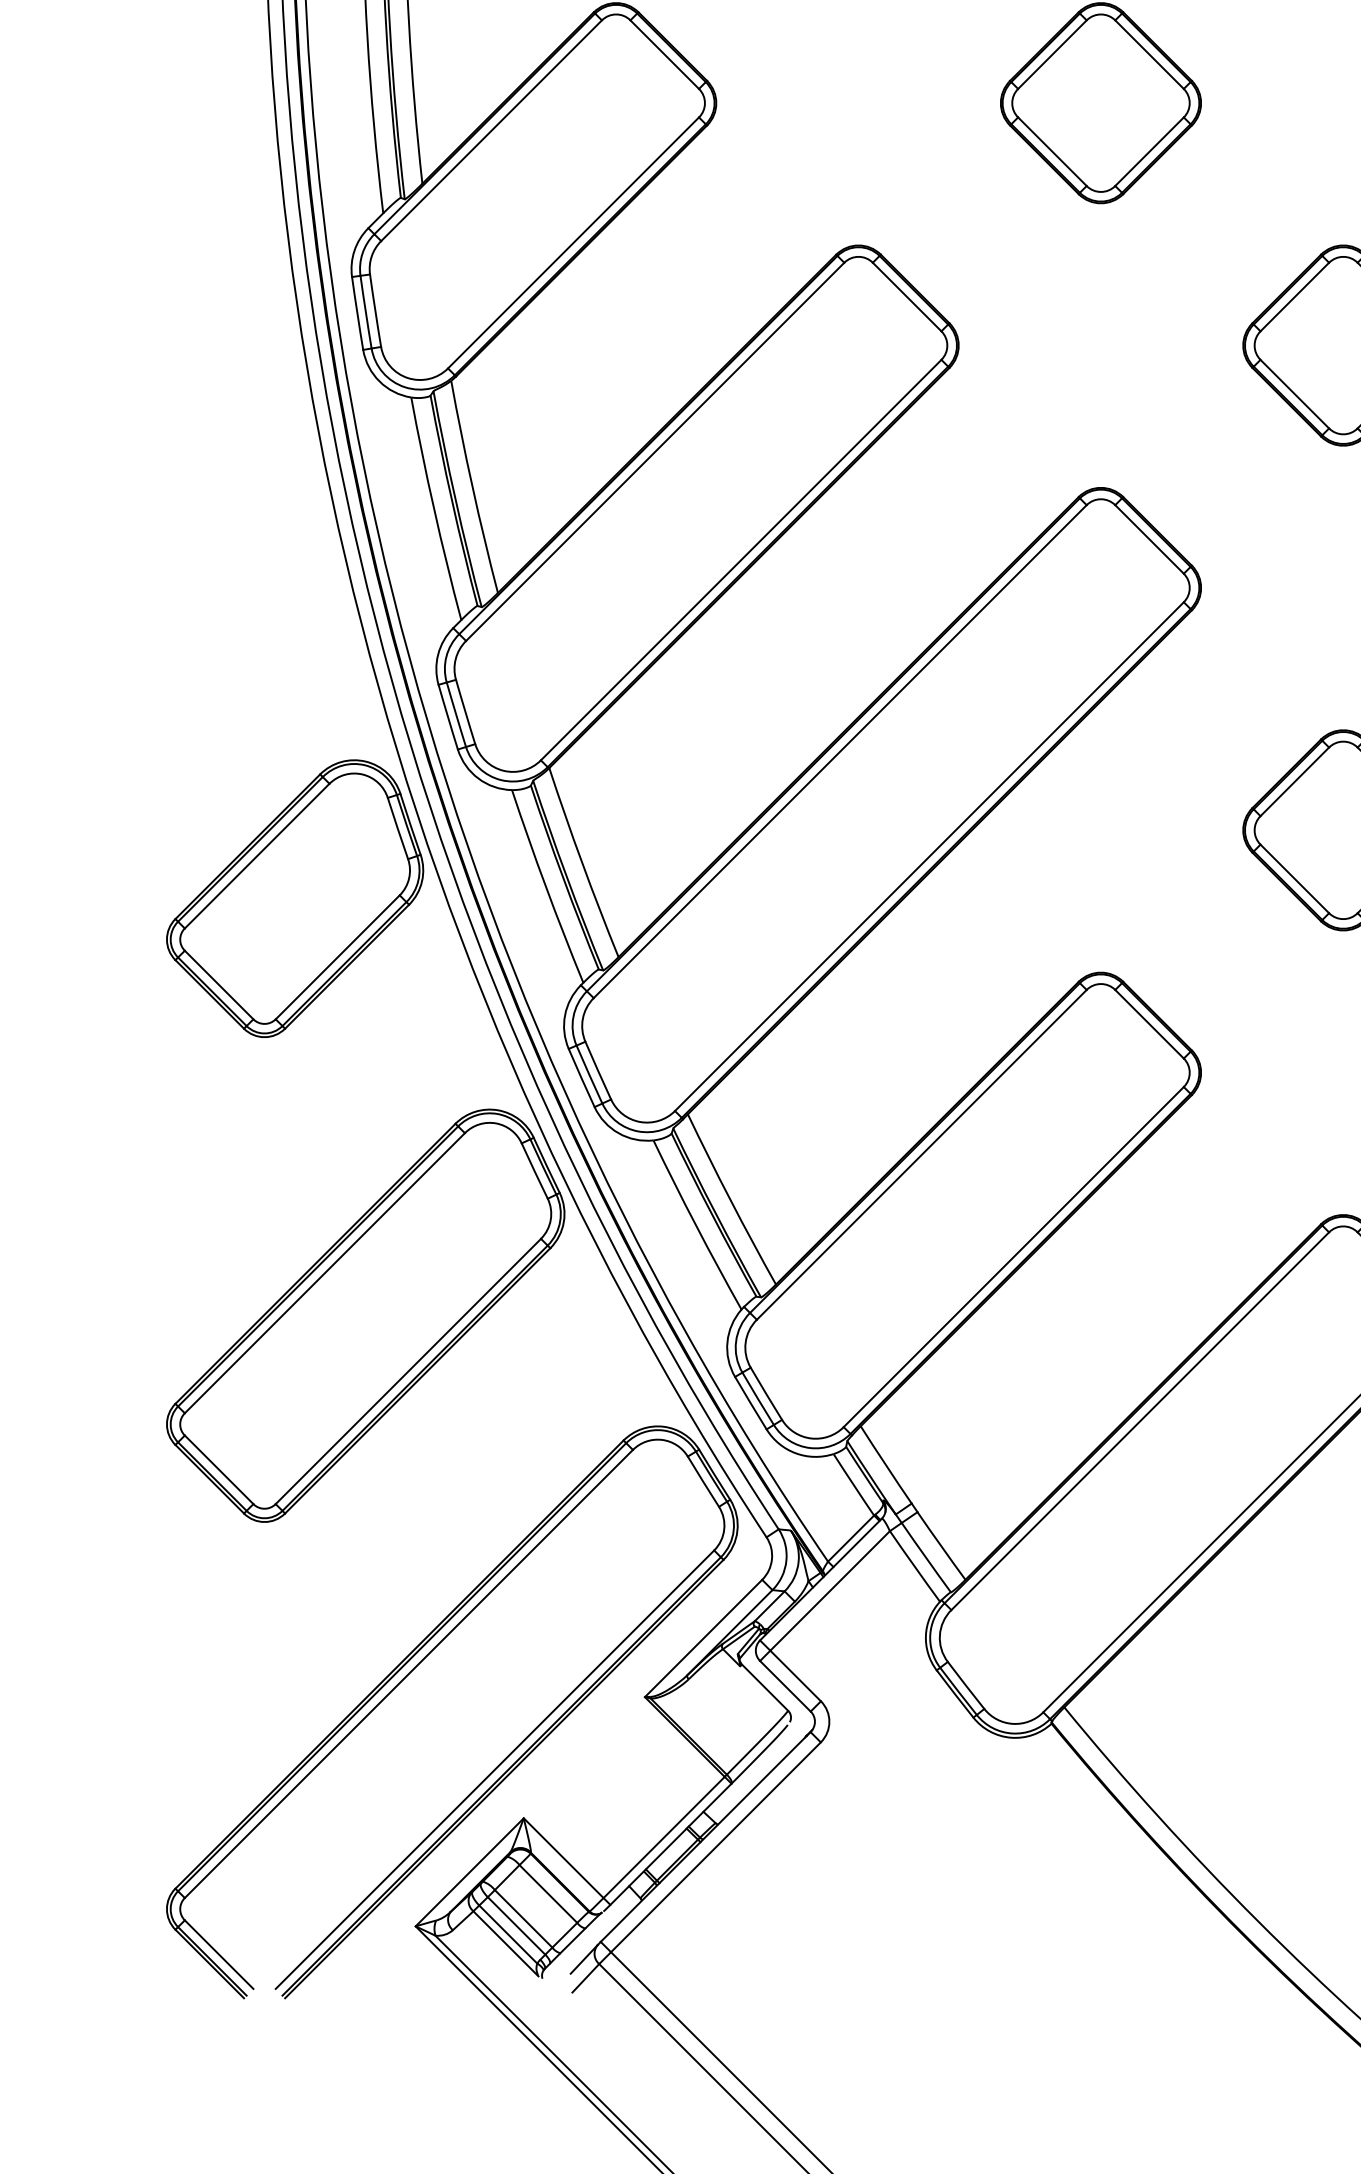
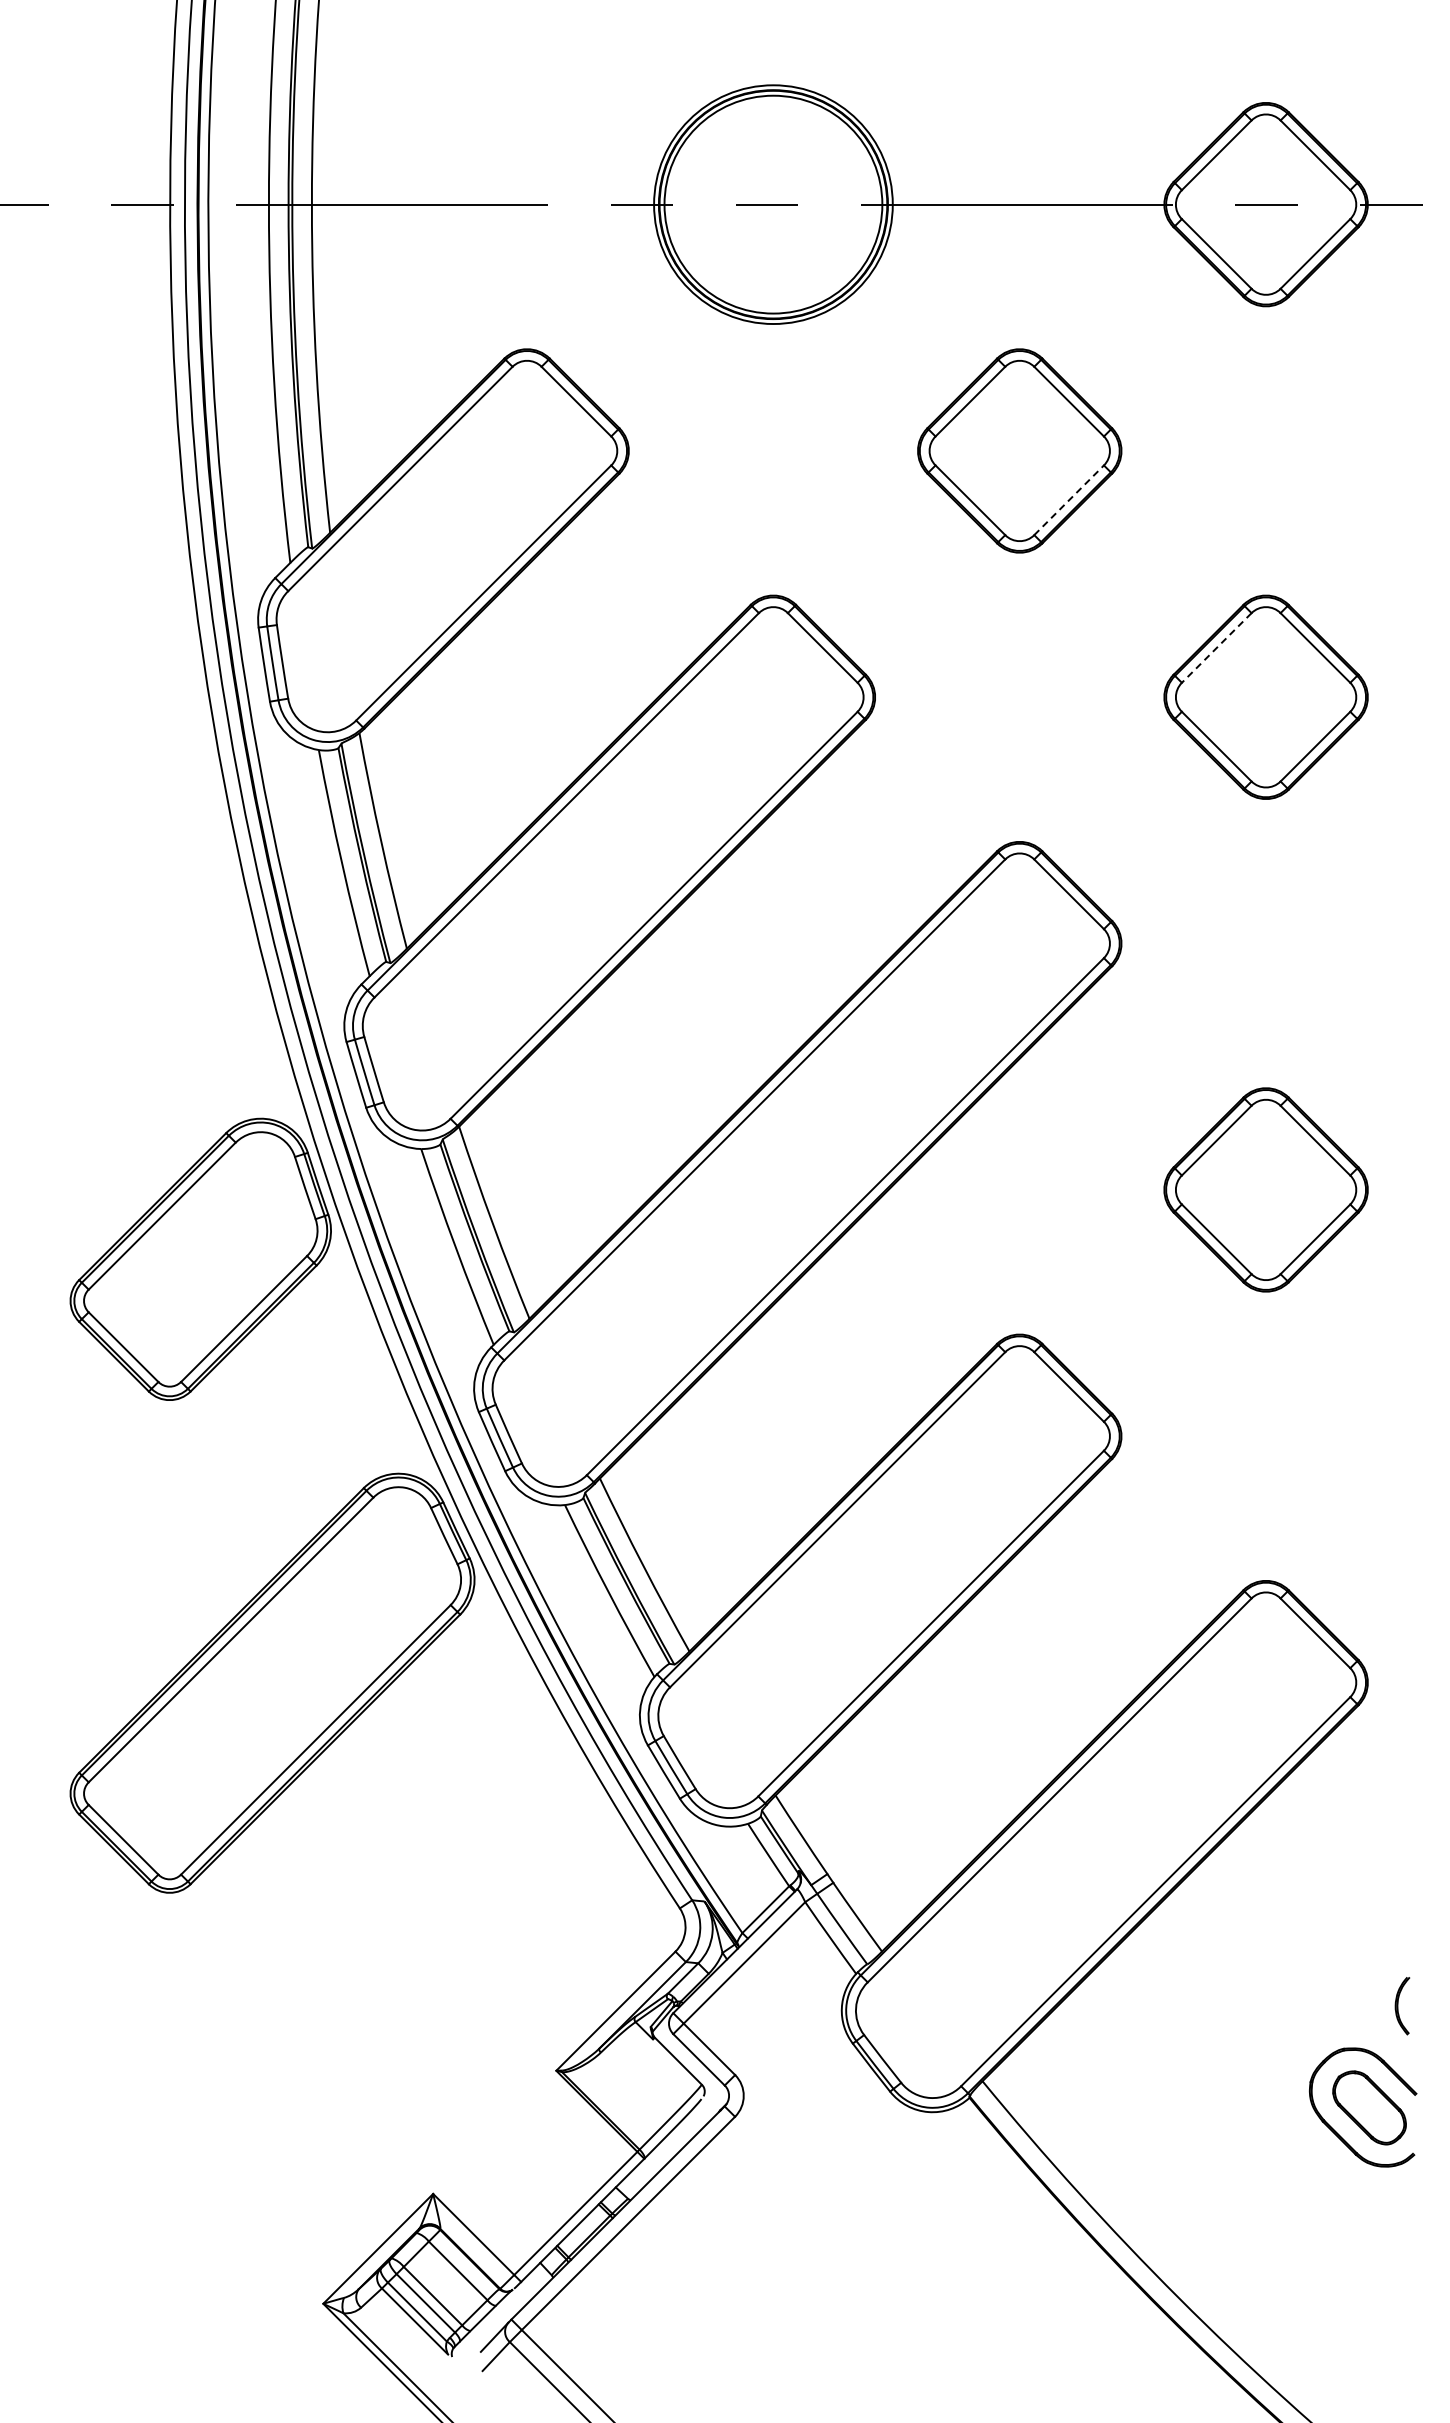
line: (1149, 150) -> (1069, 499), solid -> dashed
line: (1294, 297) -> (1216, 648), solid -> dashed
part: (412, 1671) -> (320, 2044), removed

